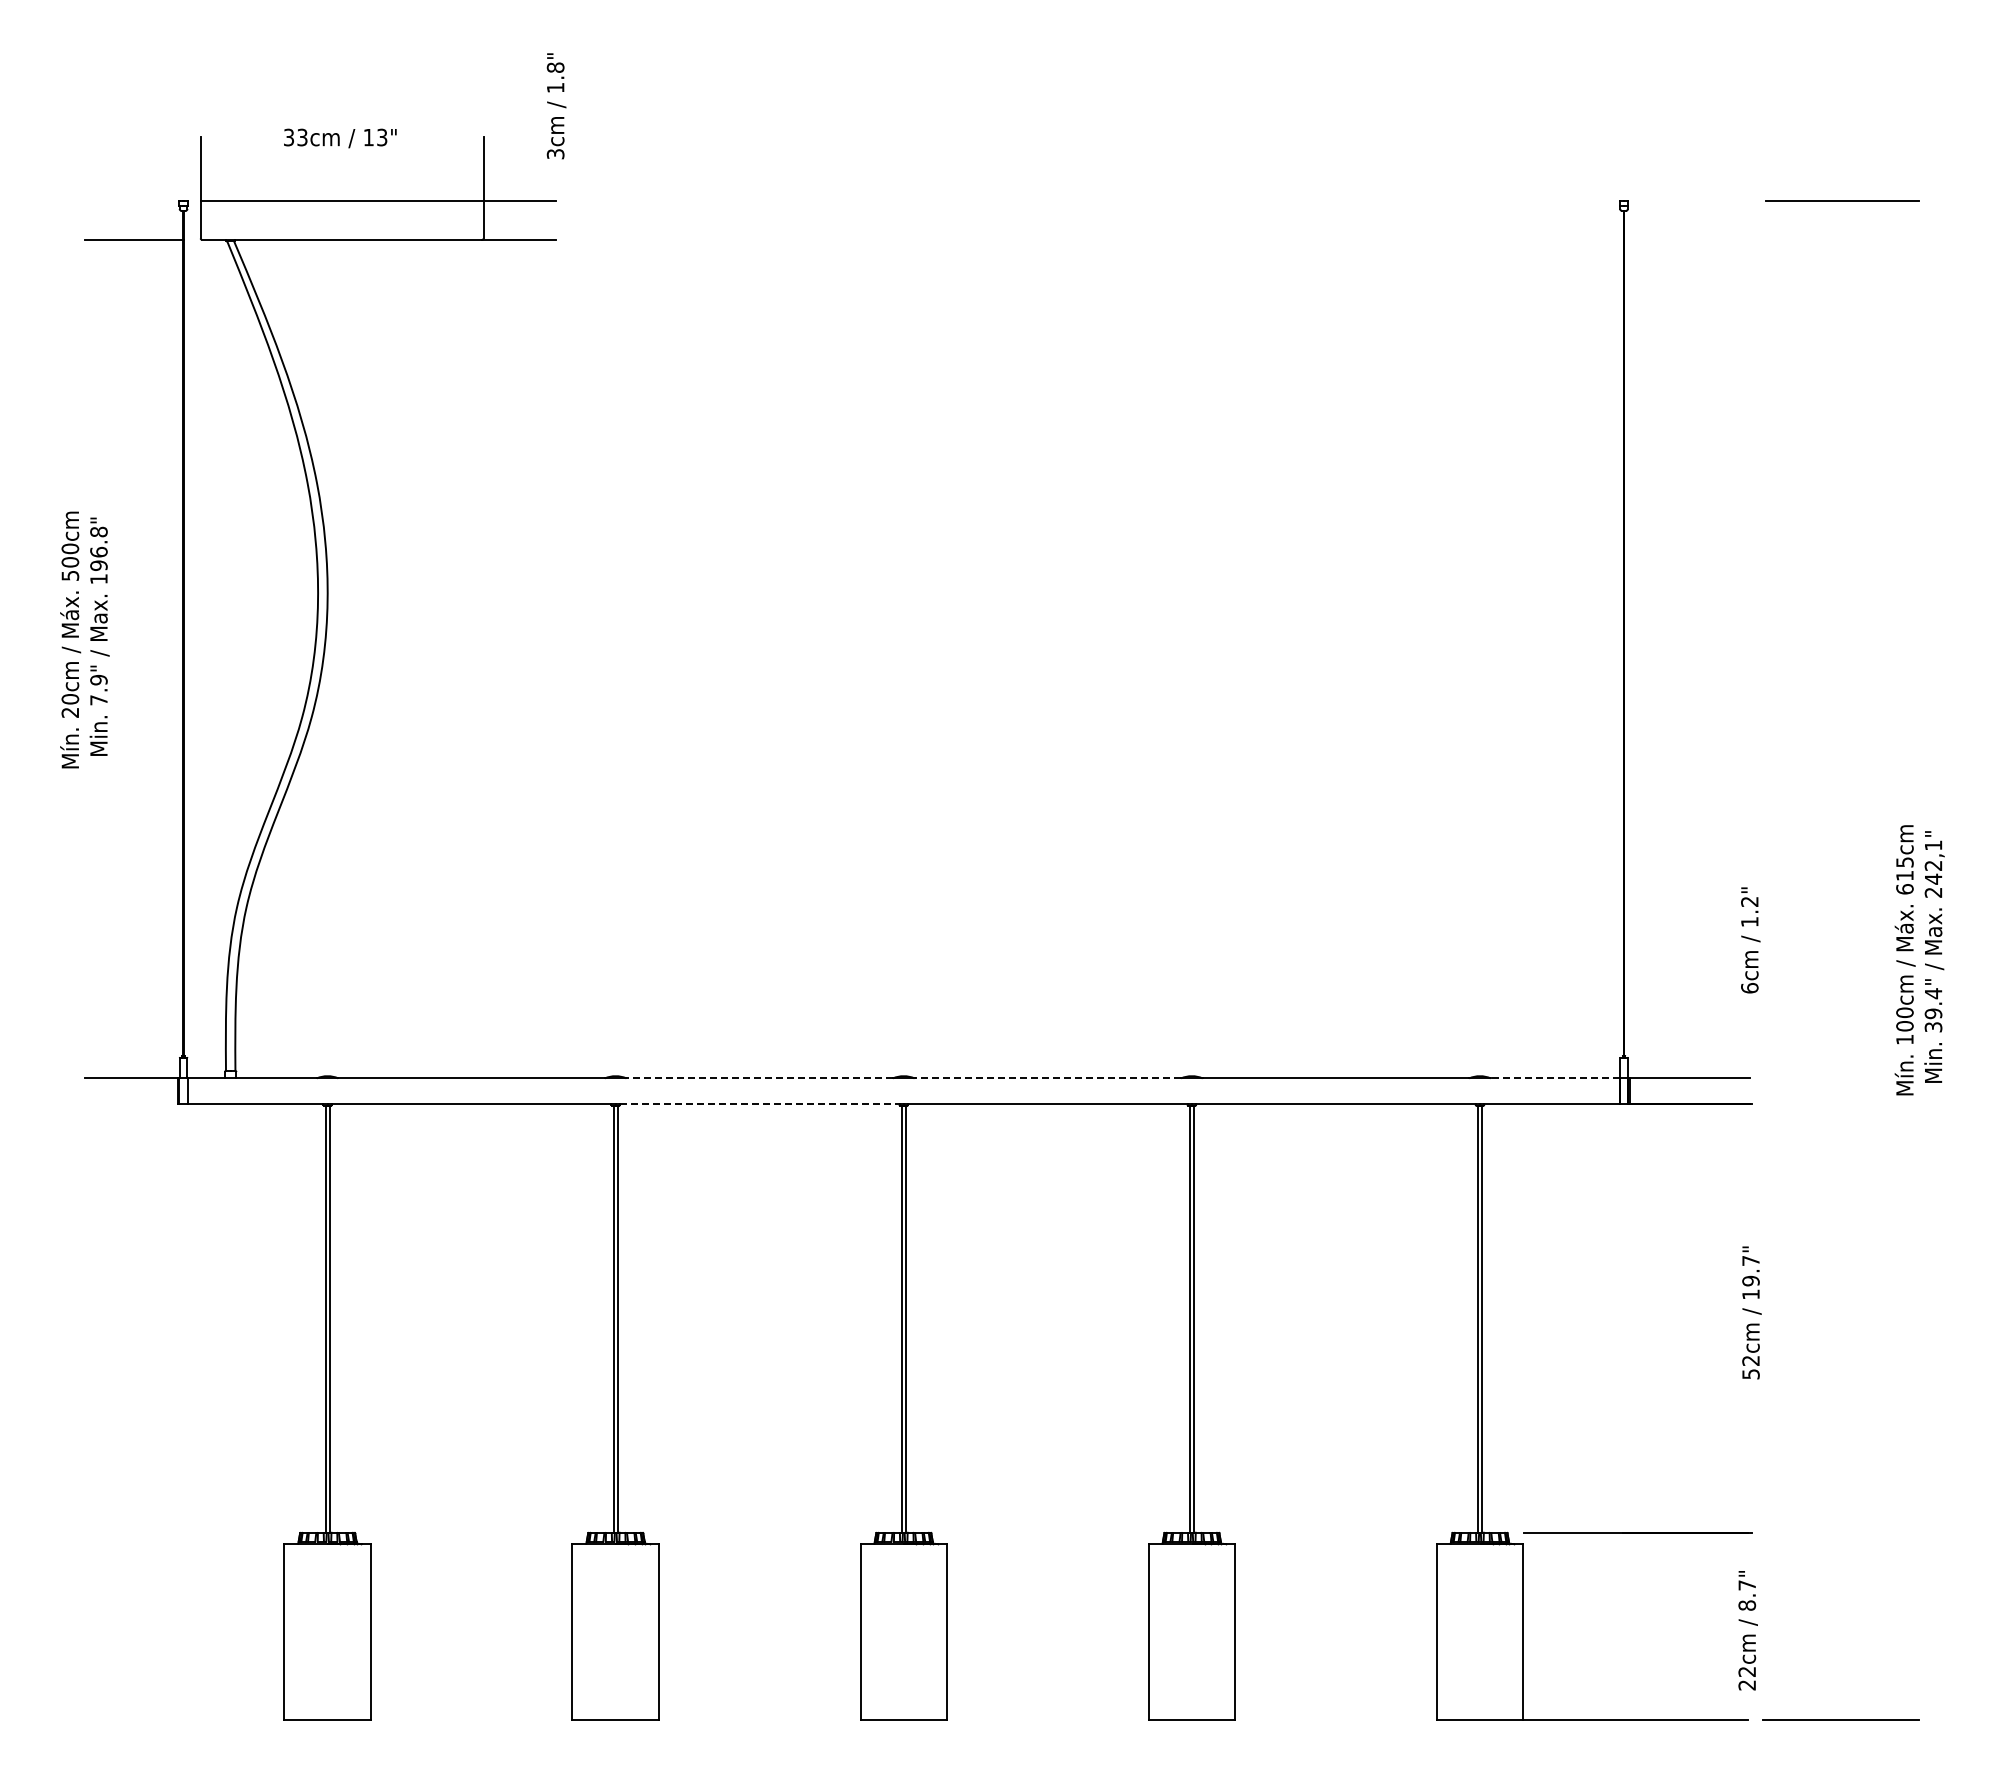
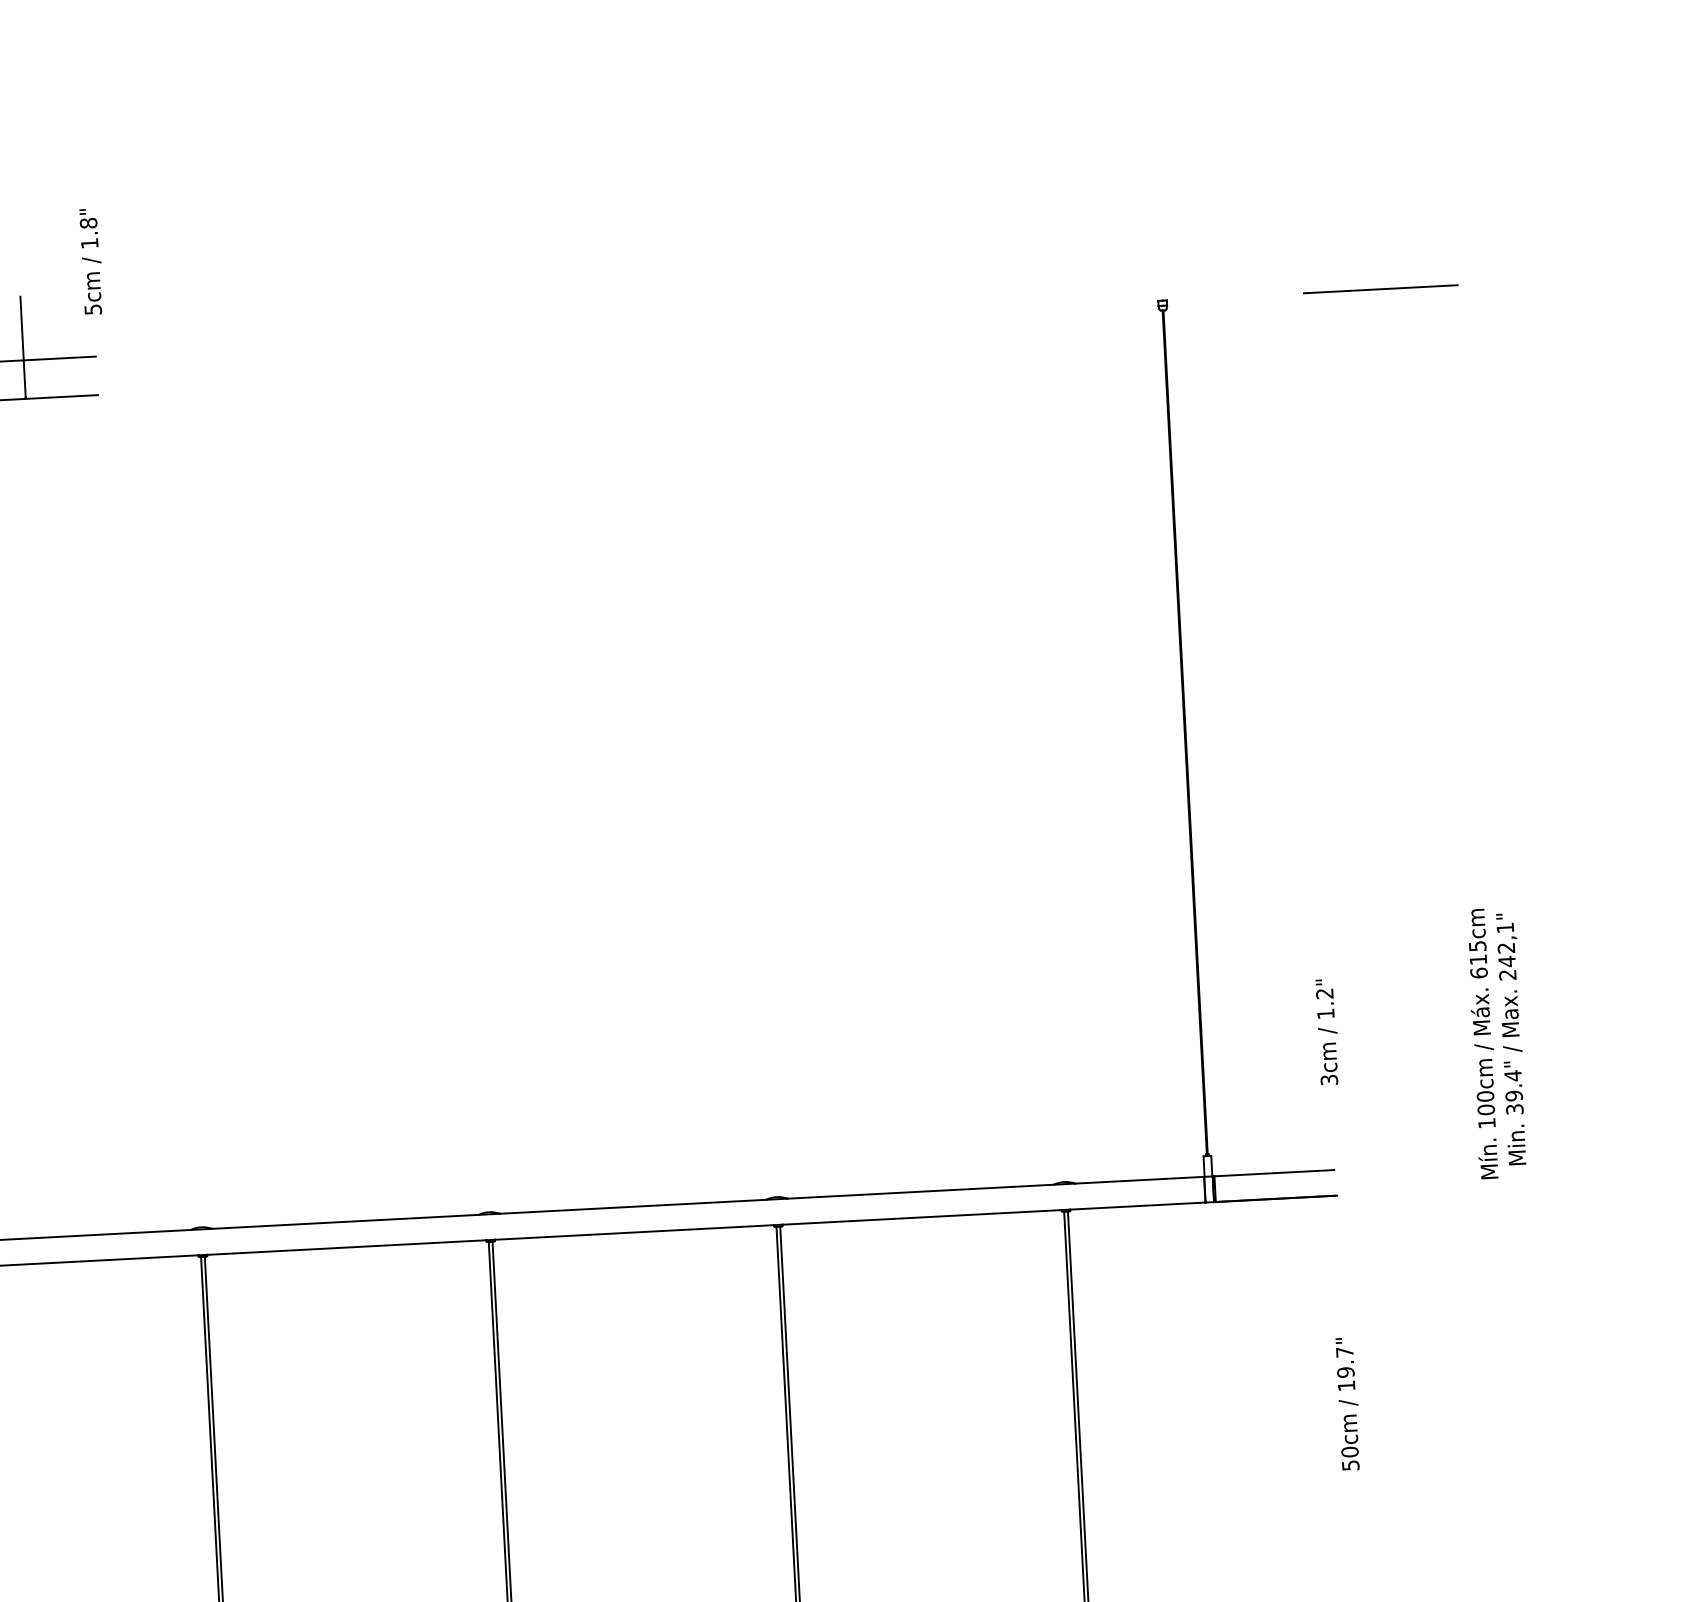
text: (554, 153) -> (92, 309), 3cm -> 5cm
text: (1749, 988) -> (1329, 1080), 6cm -> 3cm
line: (759, 1078) -> (345, 1222), dashed -> solid
line: (1047, 1078) -> (632, 1206), dashed -> solid
line: (1555, 1078) -> (1140, 1180), dashed -> solid
line: (759, 1104) -> (346, 1248), dashed -> solid
text: (1750, 1360) -> (1349, 1451), 52cm -> 50cm

